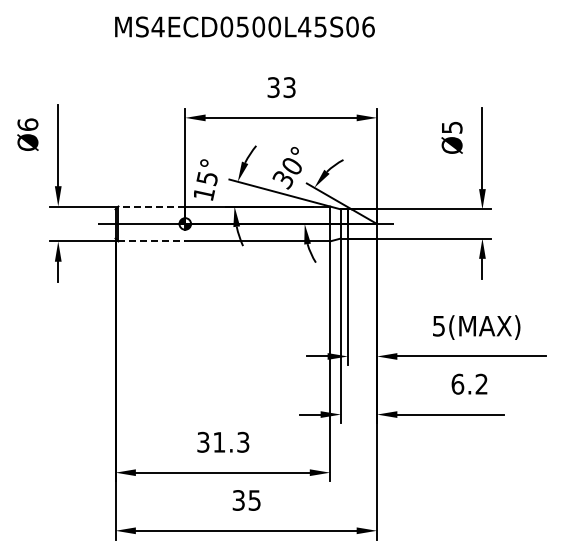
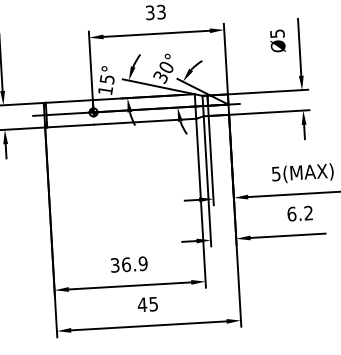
line: (151, 206) -> (69, 101), dashed -> solid
line: (152, 241) -> (71, 126), dashed -> solid
text: (231, 441) -> (134, 263), 31.3 -> 36.9
text: (238, 500) -> (142, 304), 35 -> 45

